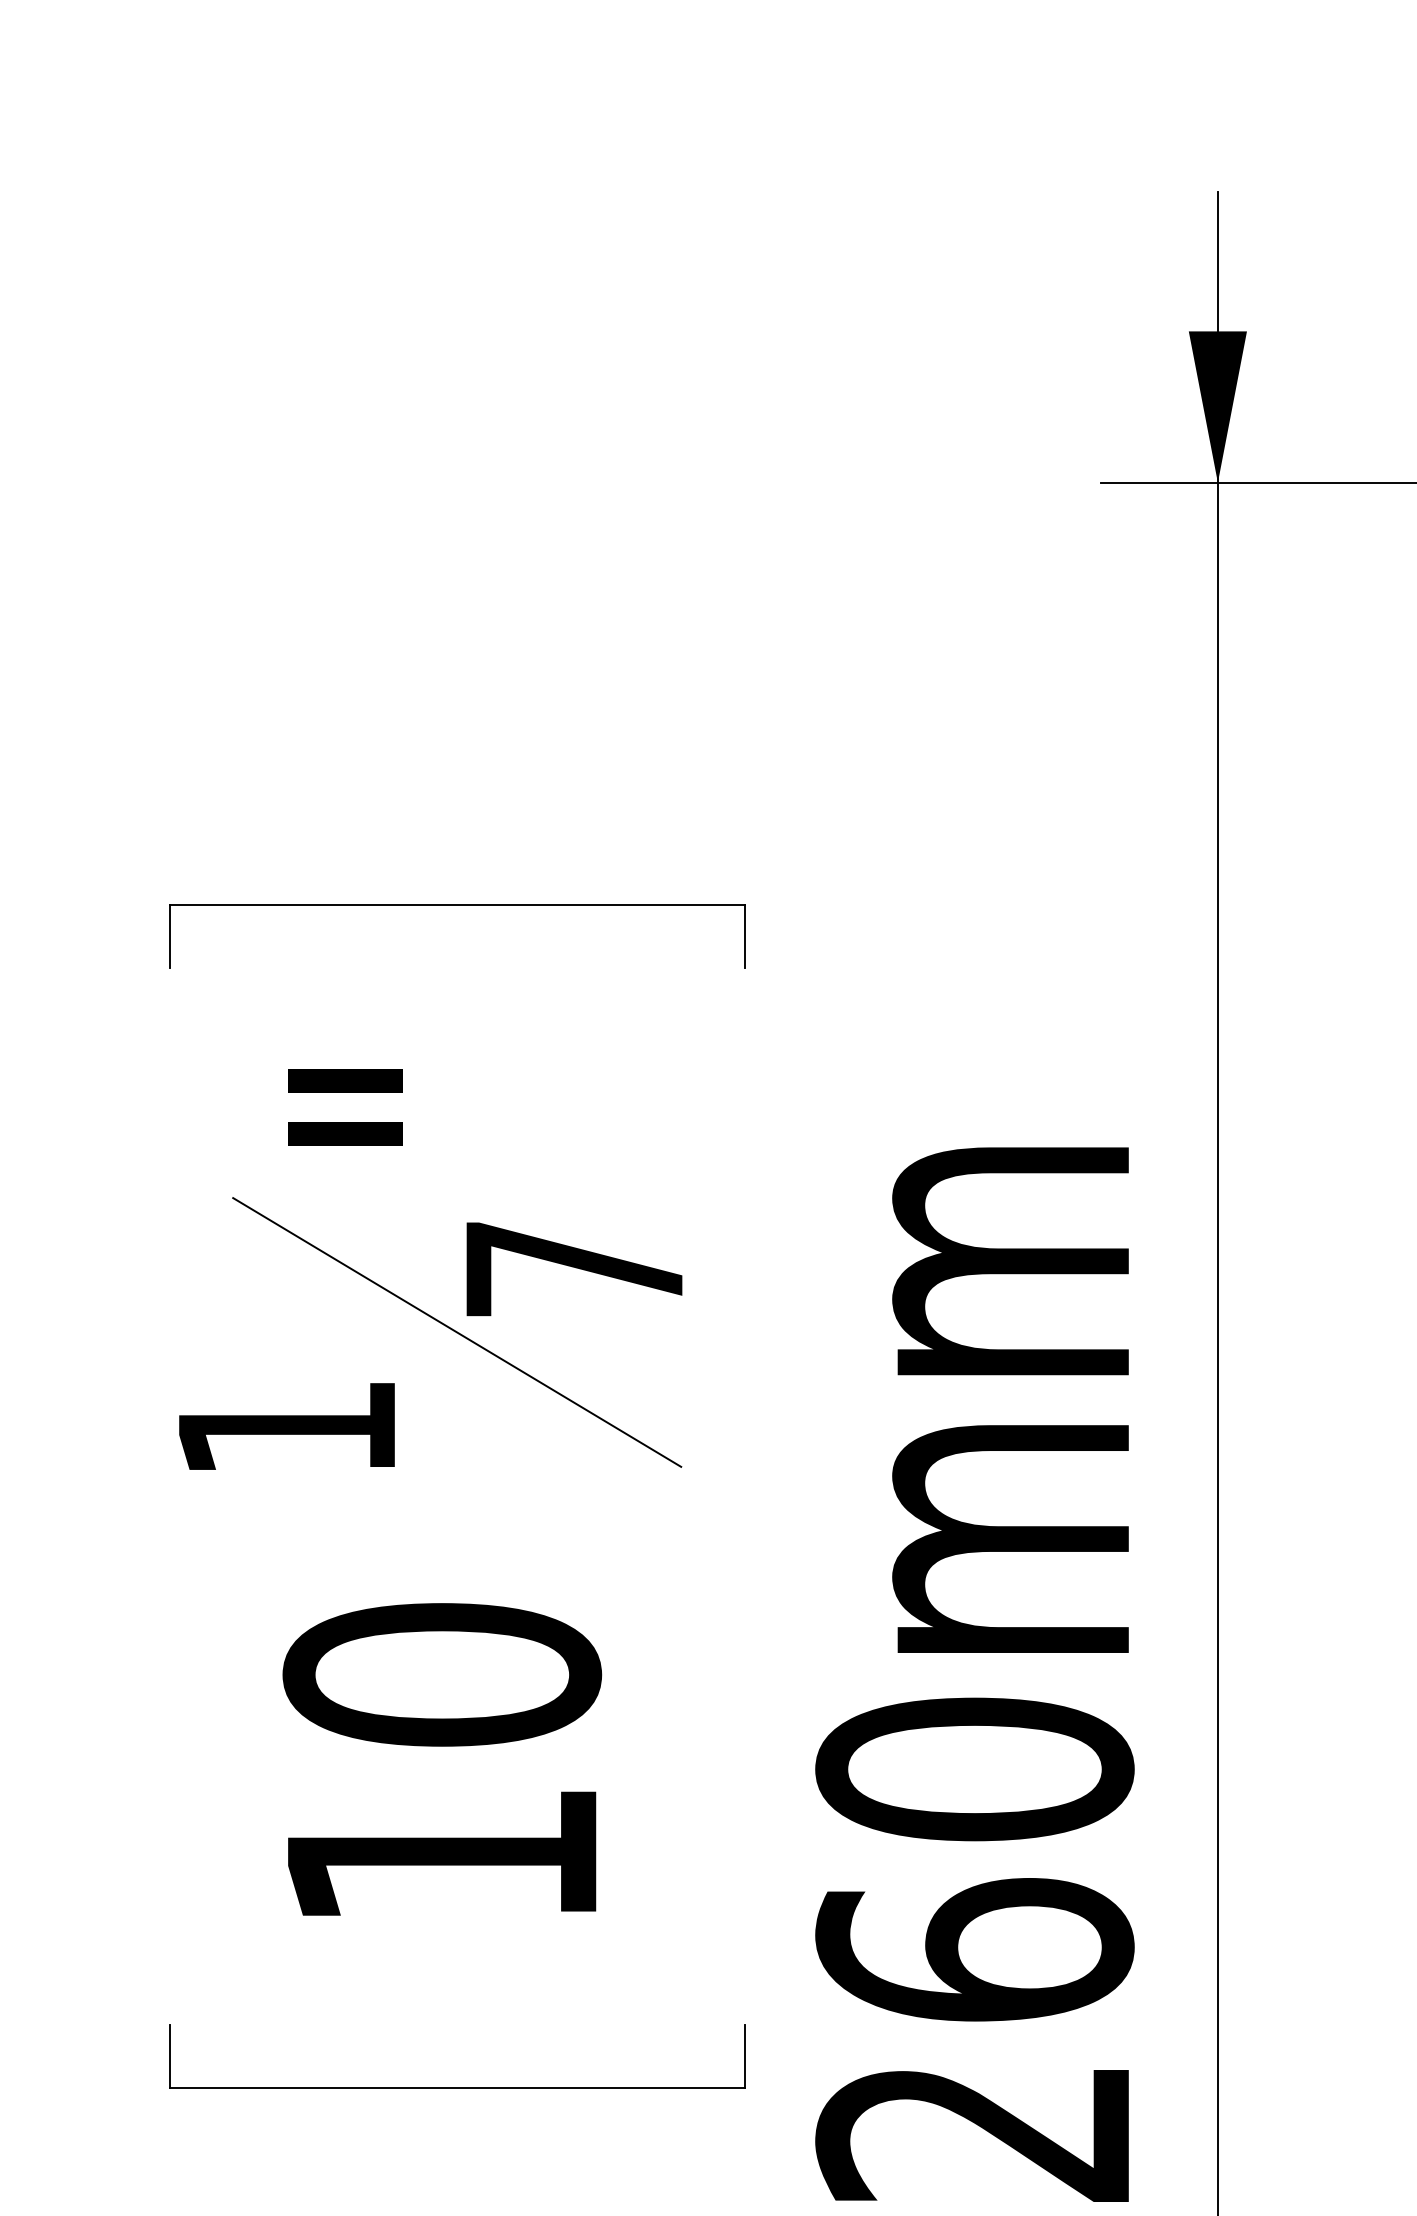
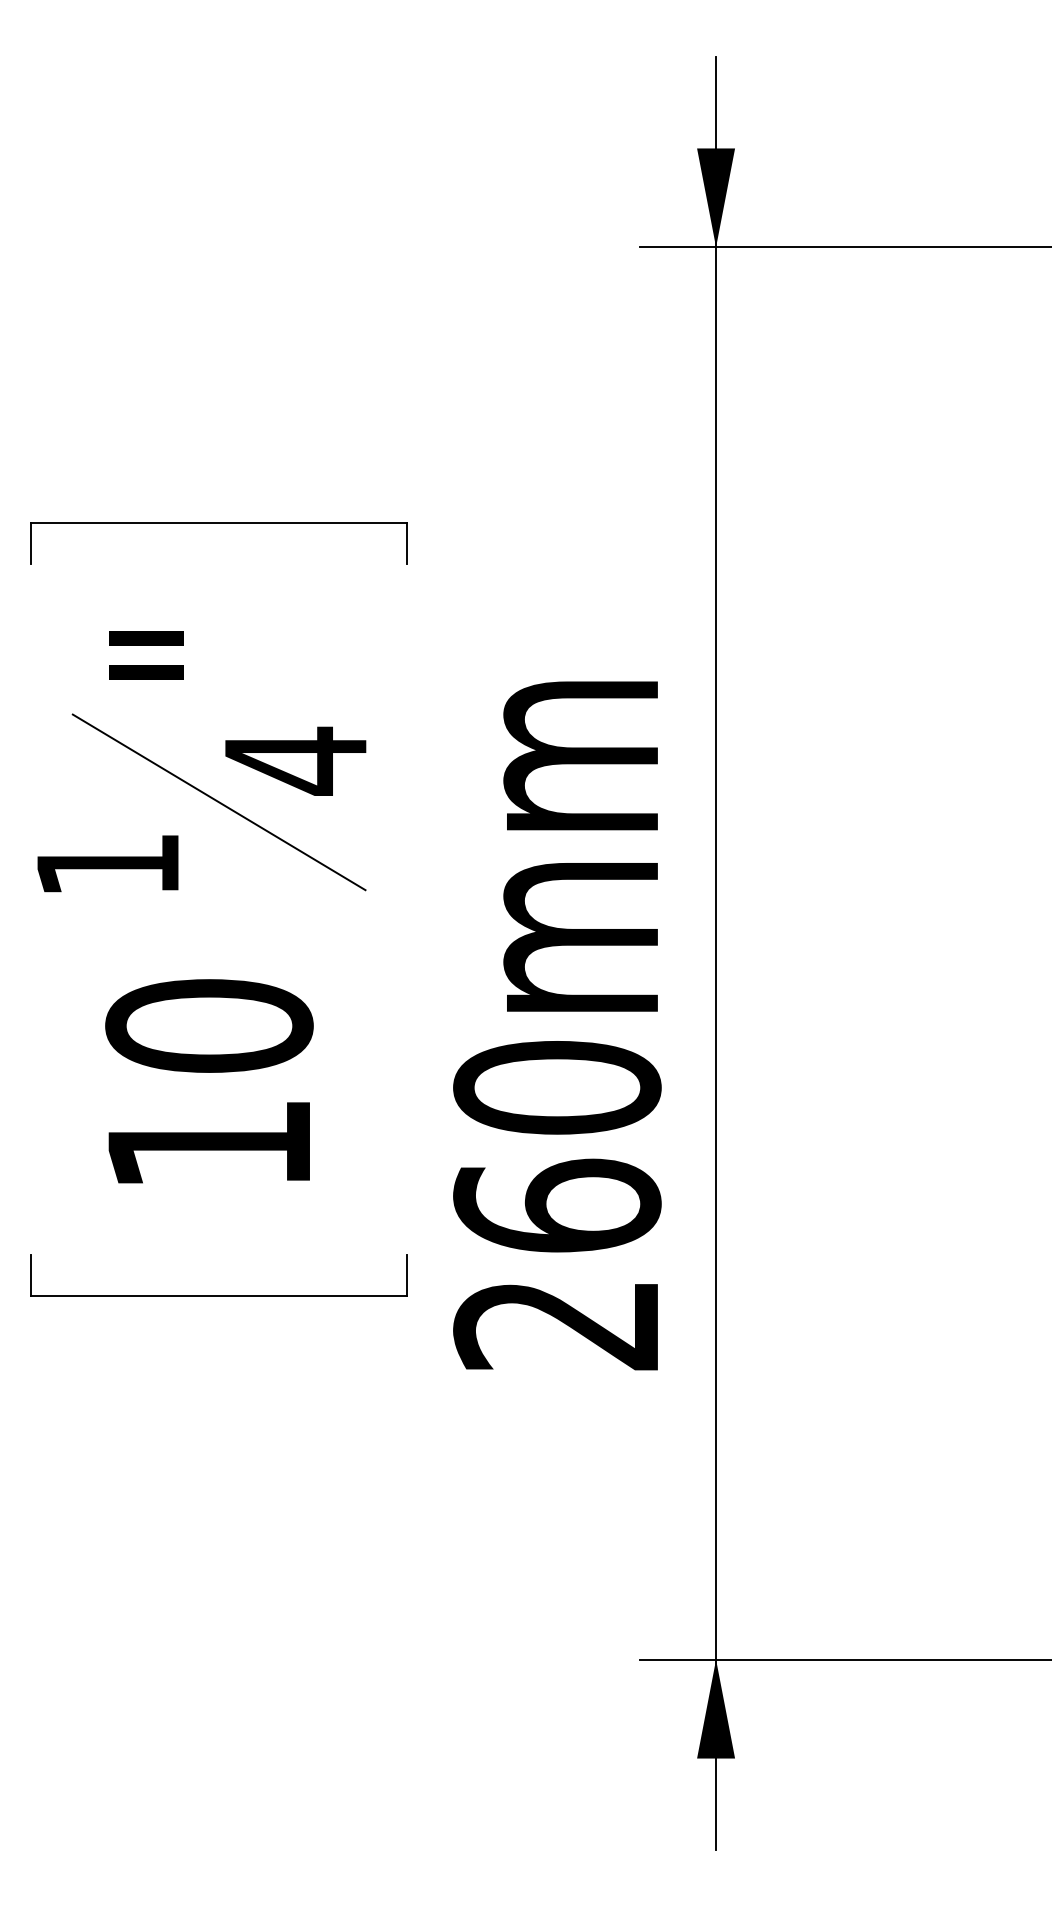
text: (574, 1268) -> (295, 760), 7 -> 4

